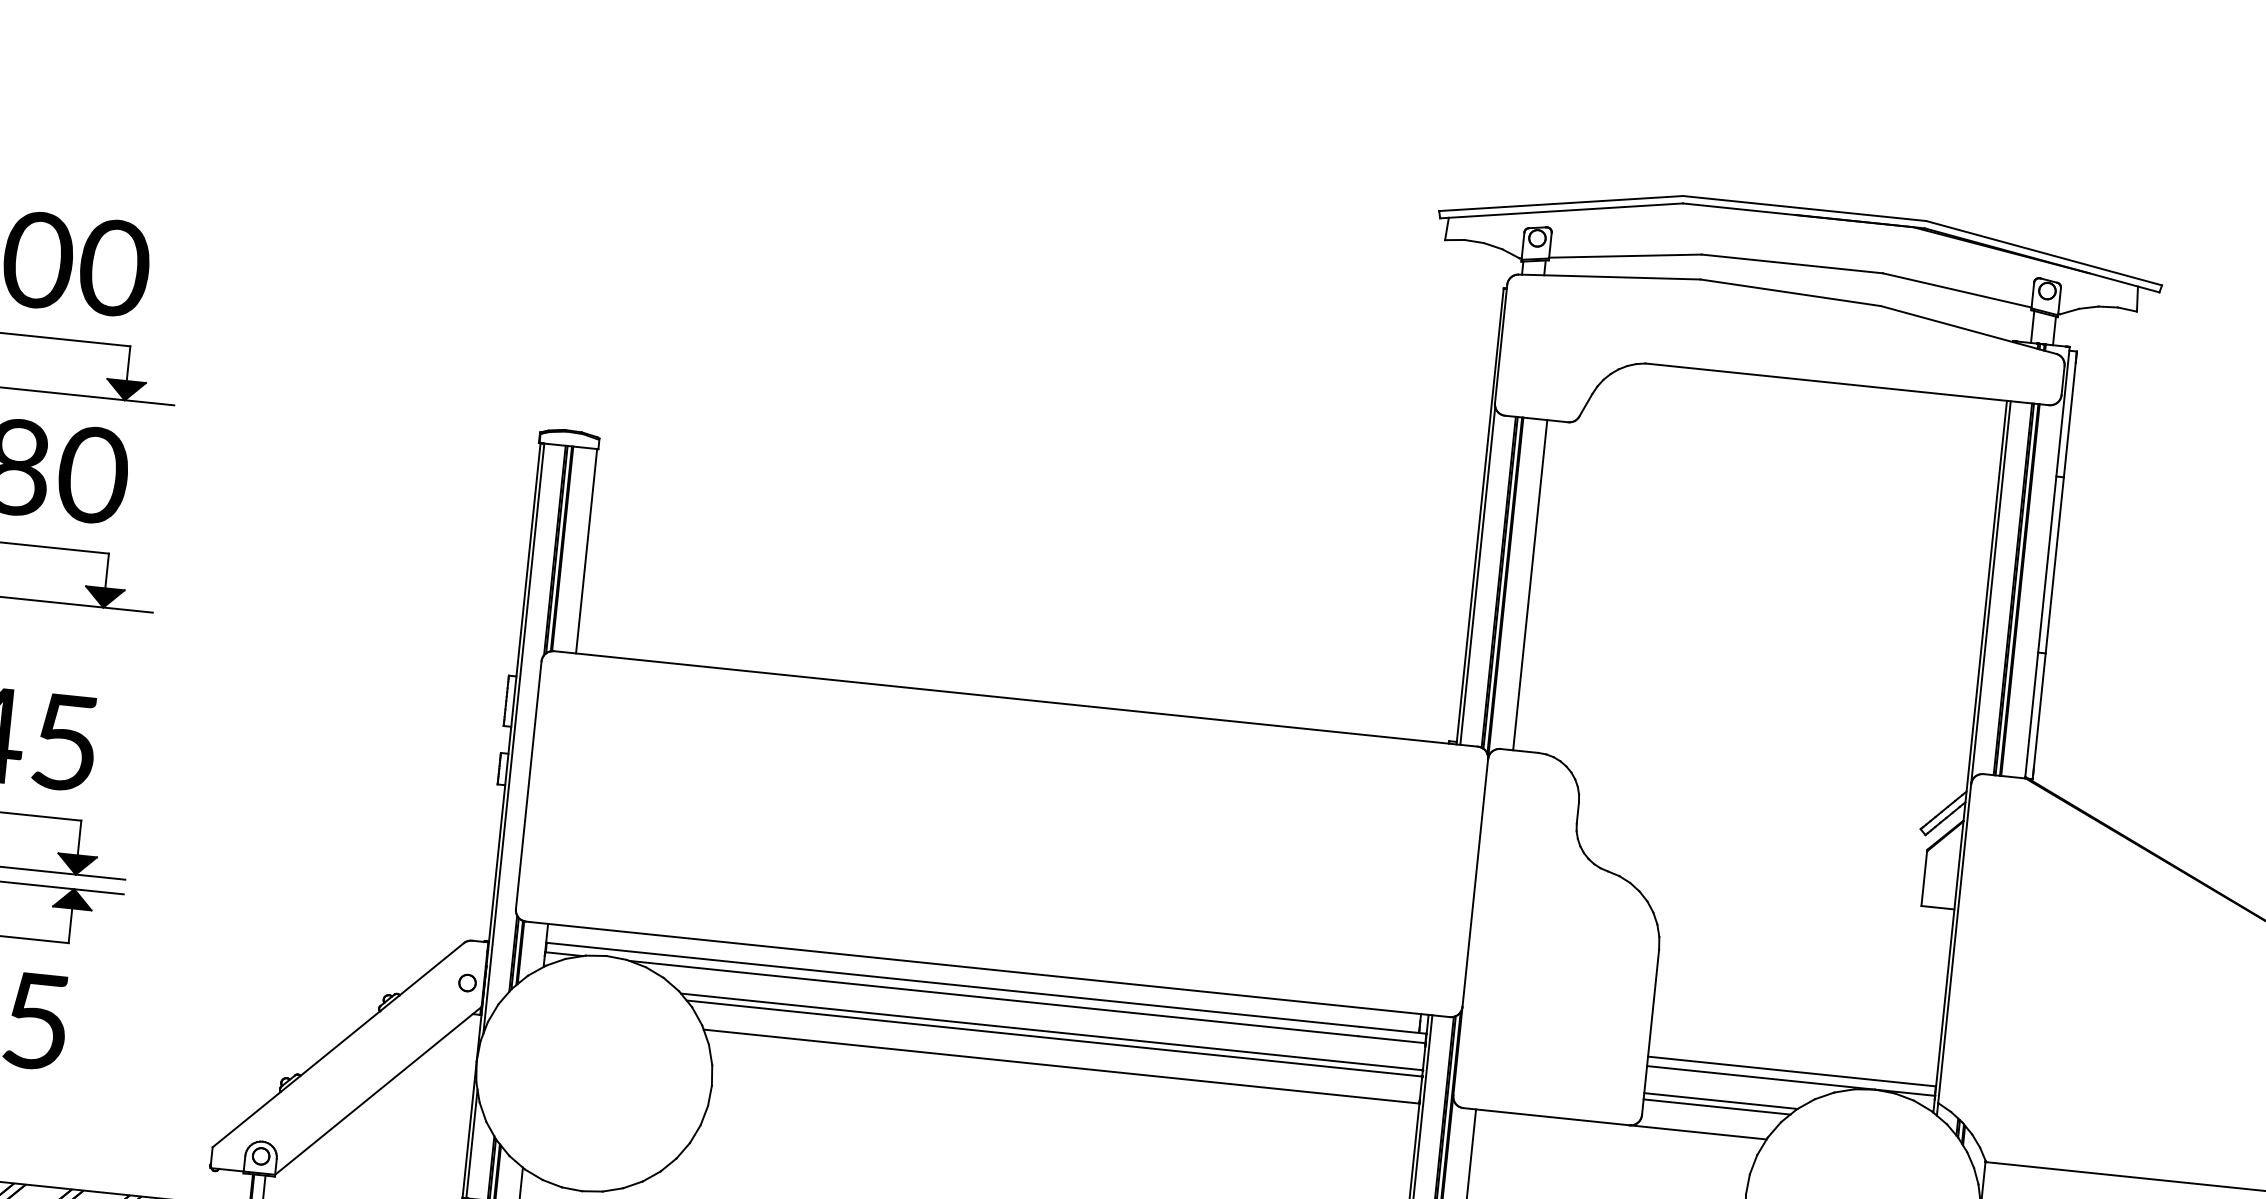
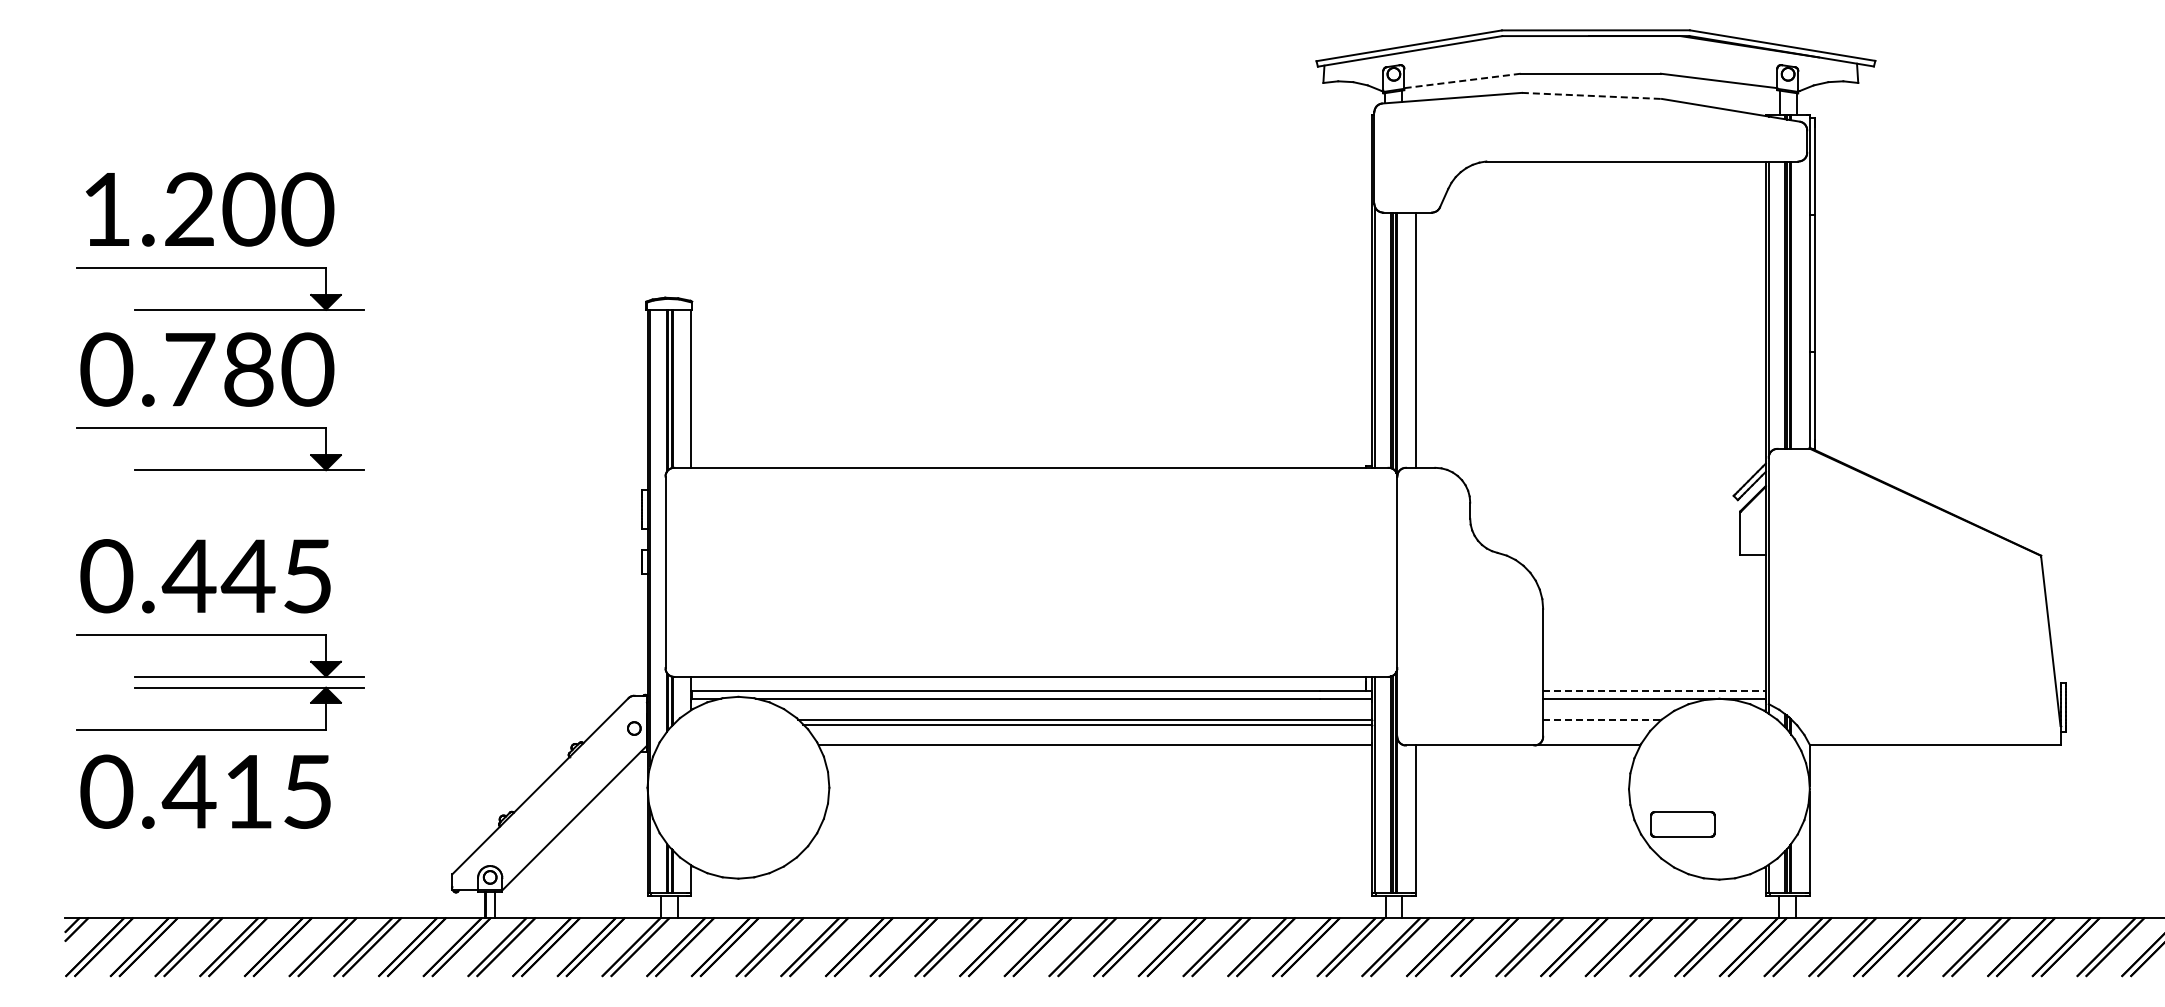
line: (1625, 255) -> (1462, 80), solid -> dashed
line: (1791, 292) -> (1592, 95), solid -> dashed
line: (1792, 1071) -> (1654, 691), solid -> dashed
line: (1721, 1100) -> (1602, 719), solid -> dashed
line: (1716, 1106) -> (1599, 724), removed

